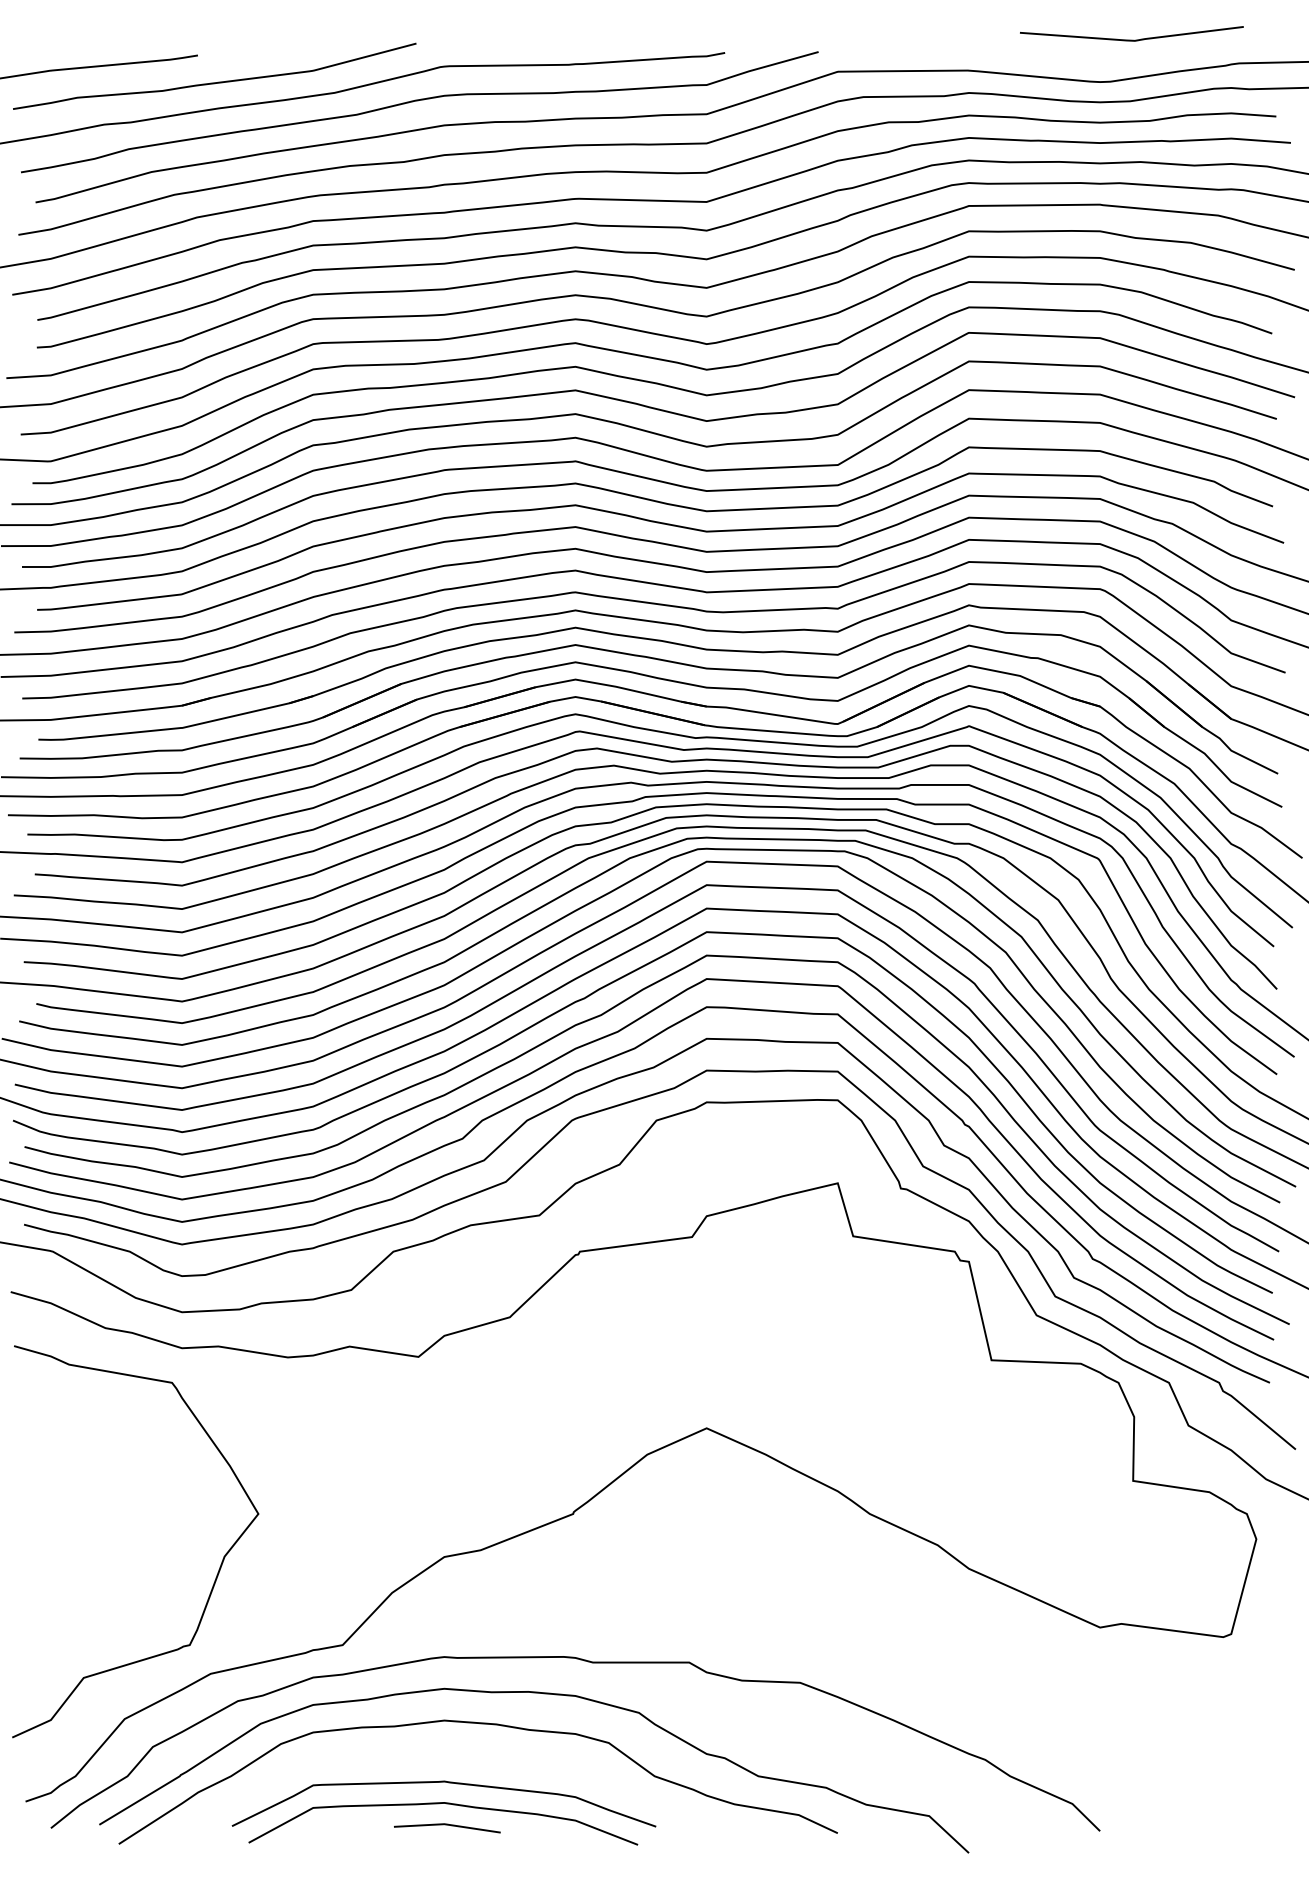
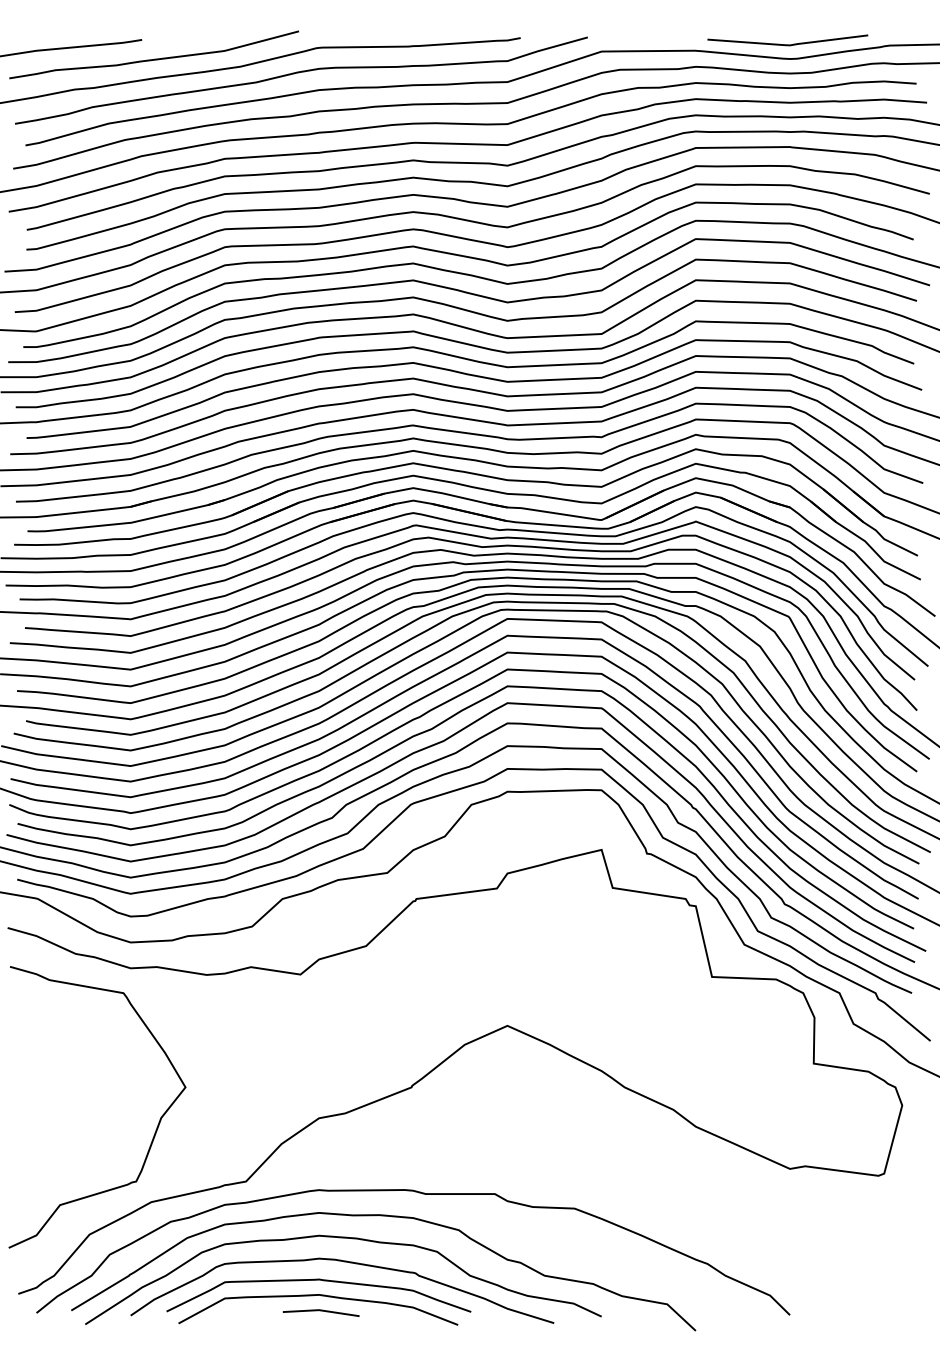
line: (1131, 39) -> (787, 44), moved
curve: (486, 1759) -> (349, 1263), added

